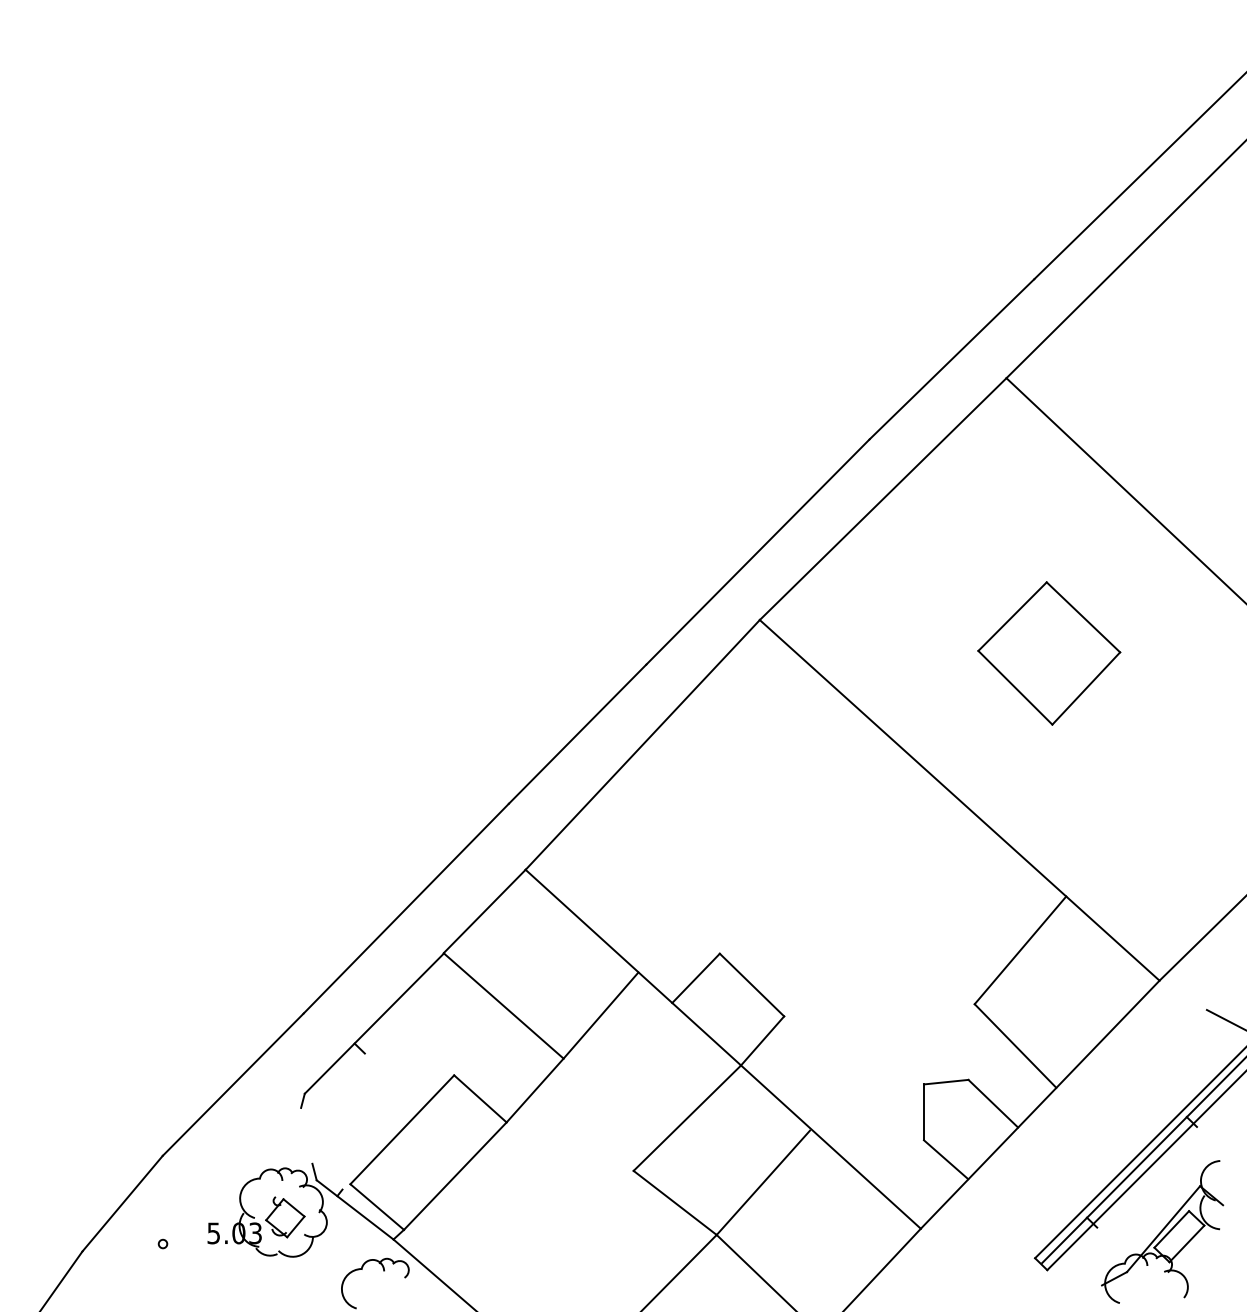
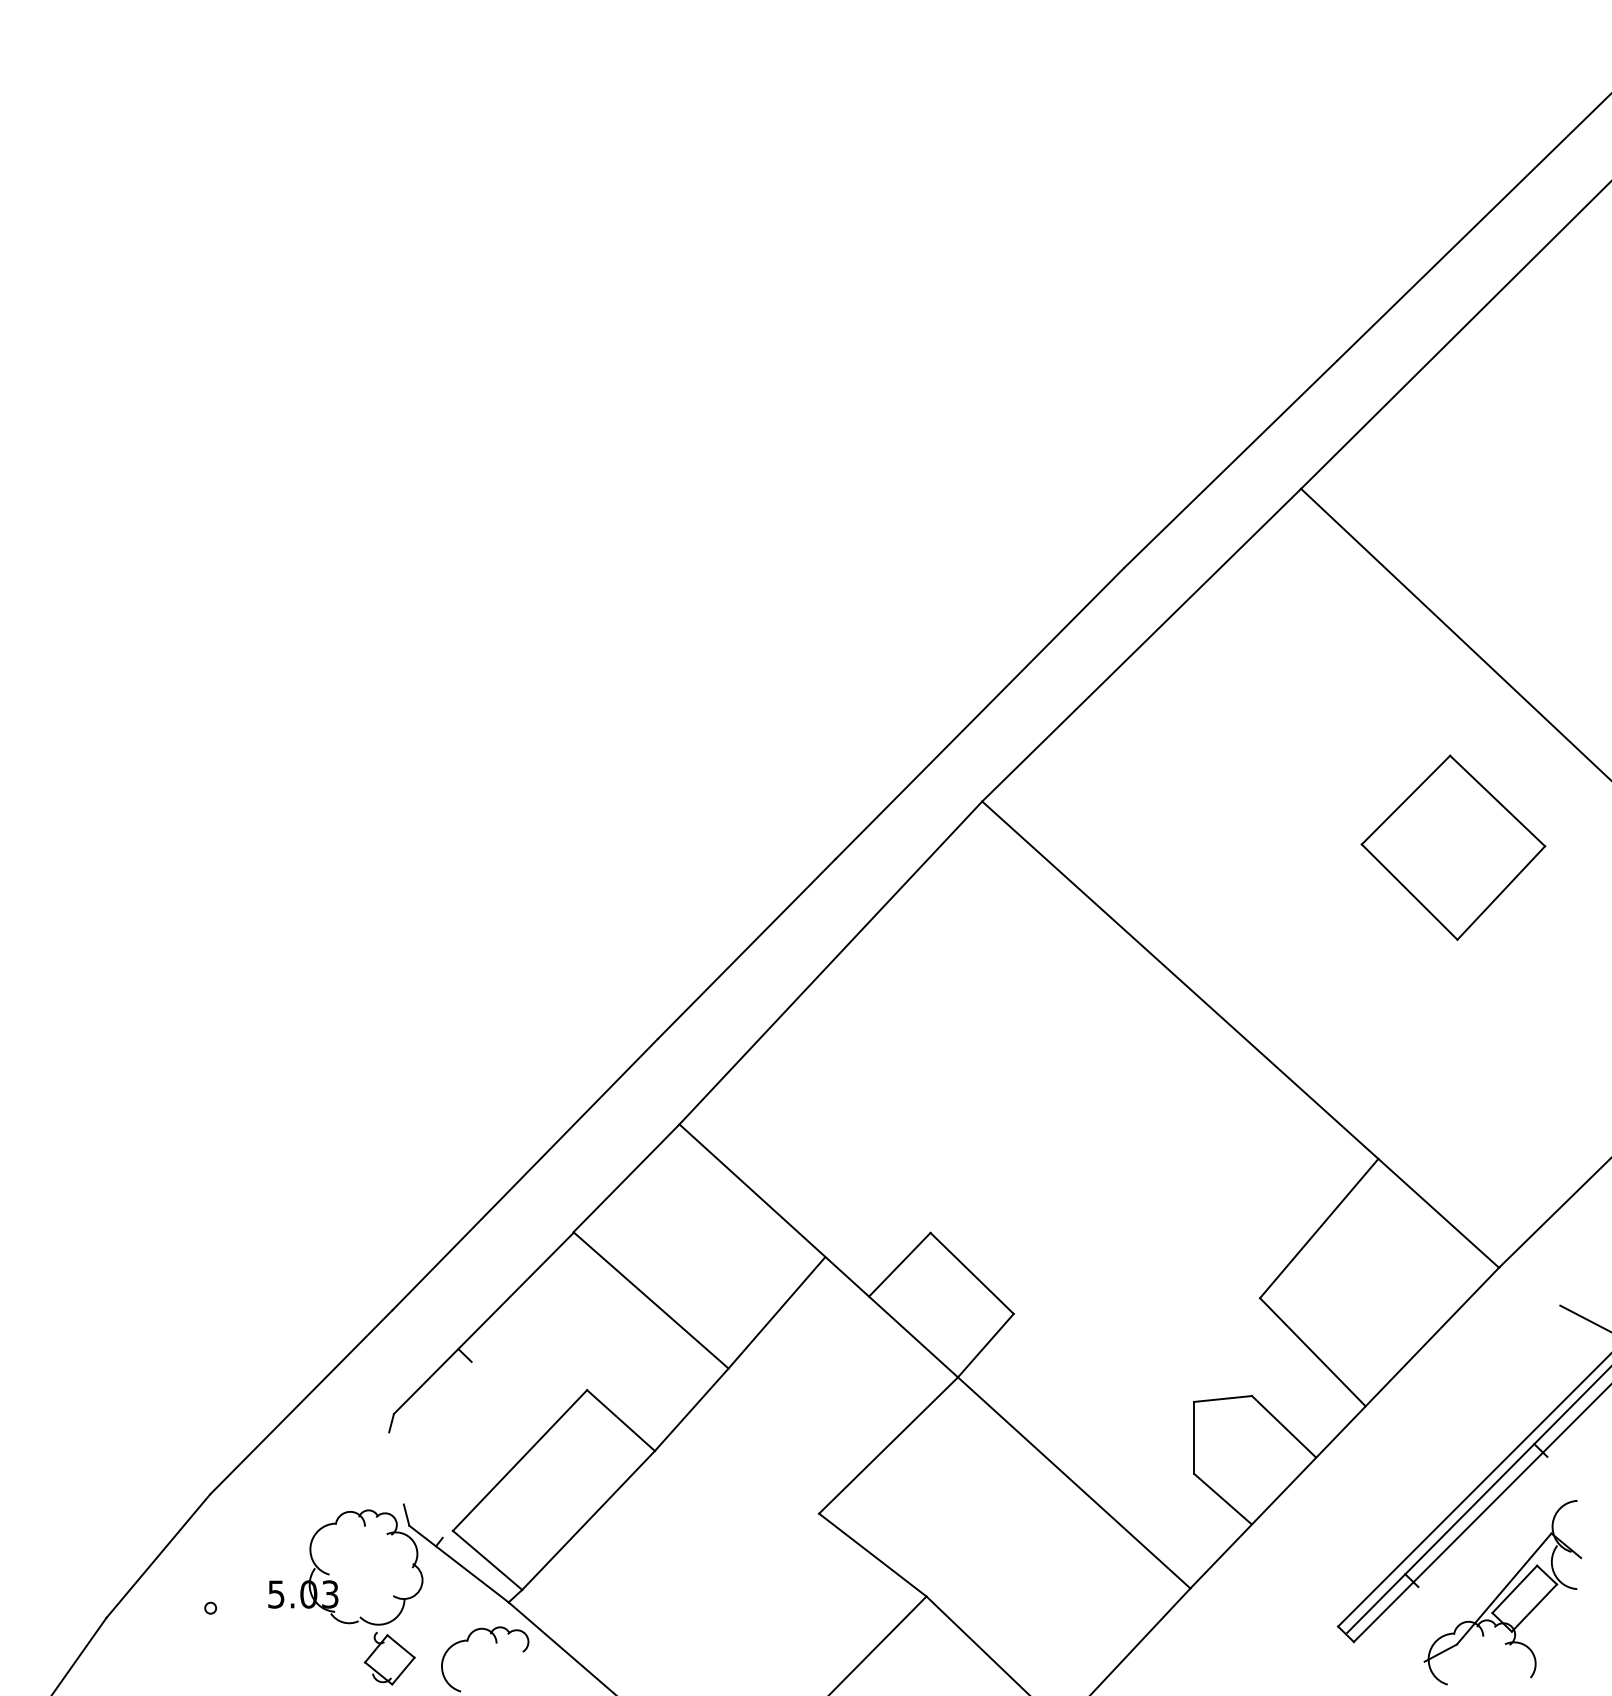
part: (1049, 653) -> (1453, 847), moved
line: (763, 1182) -> (986, 1528), removed
part: (285, 1217) -> (389, 1658), moved

